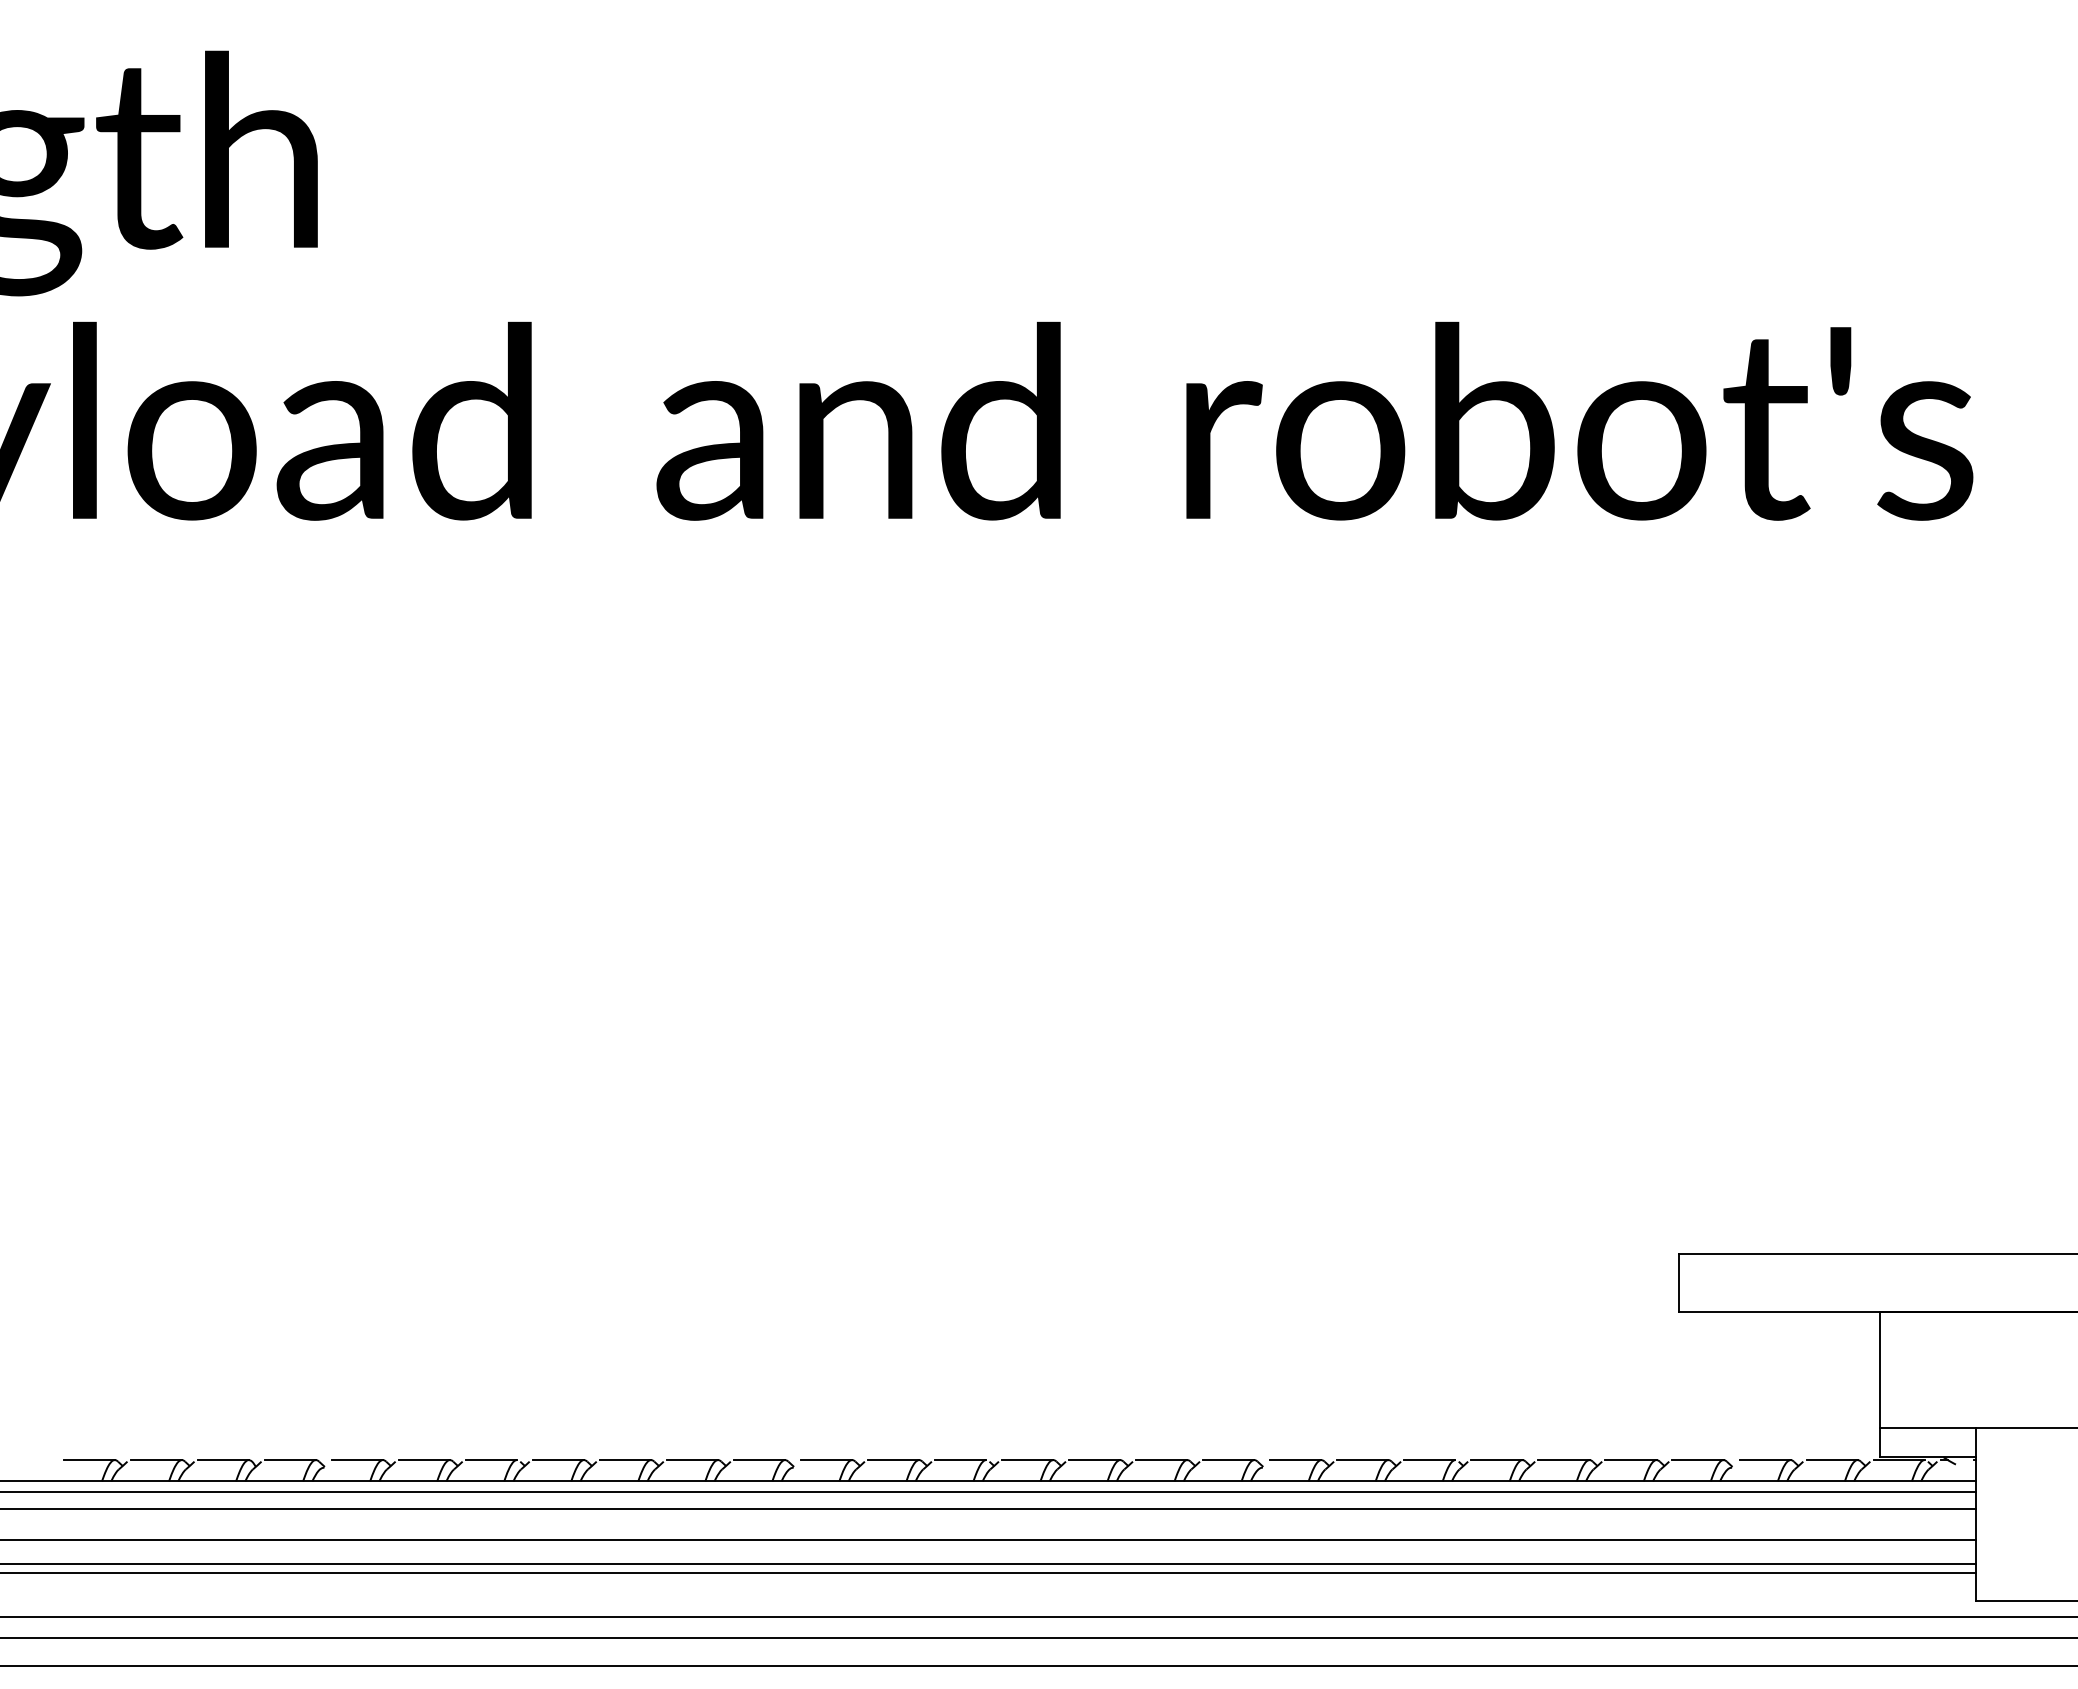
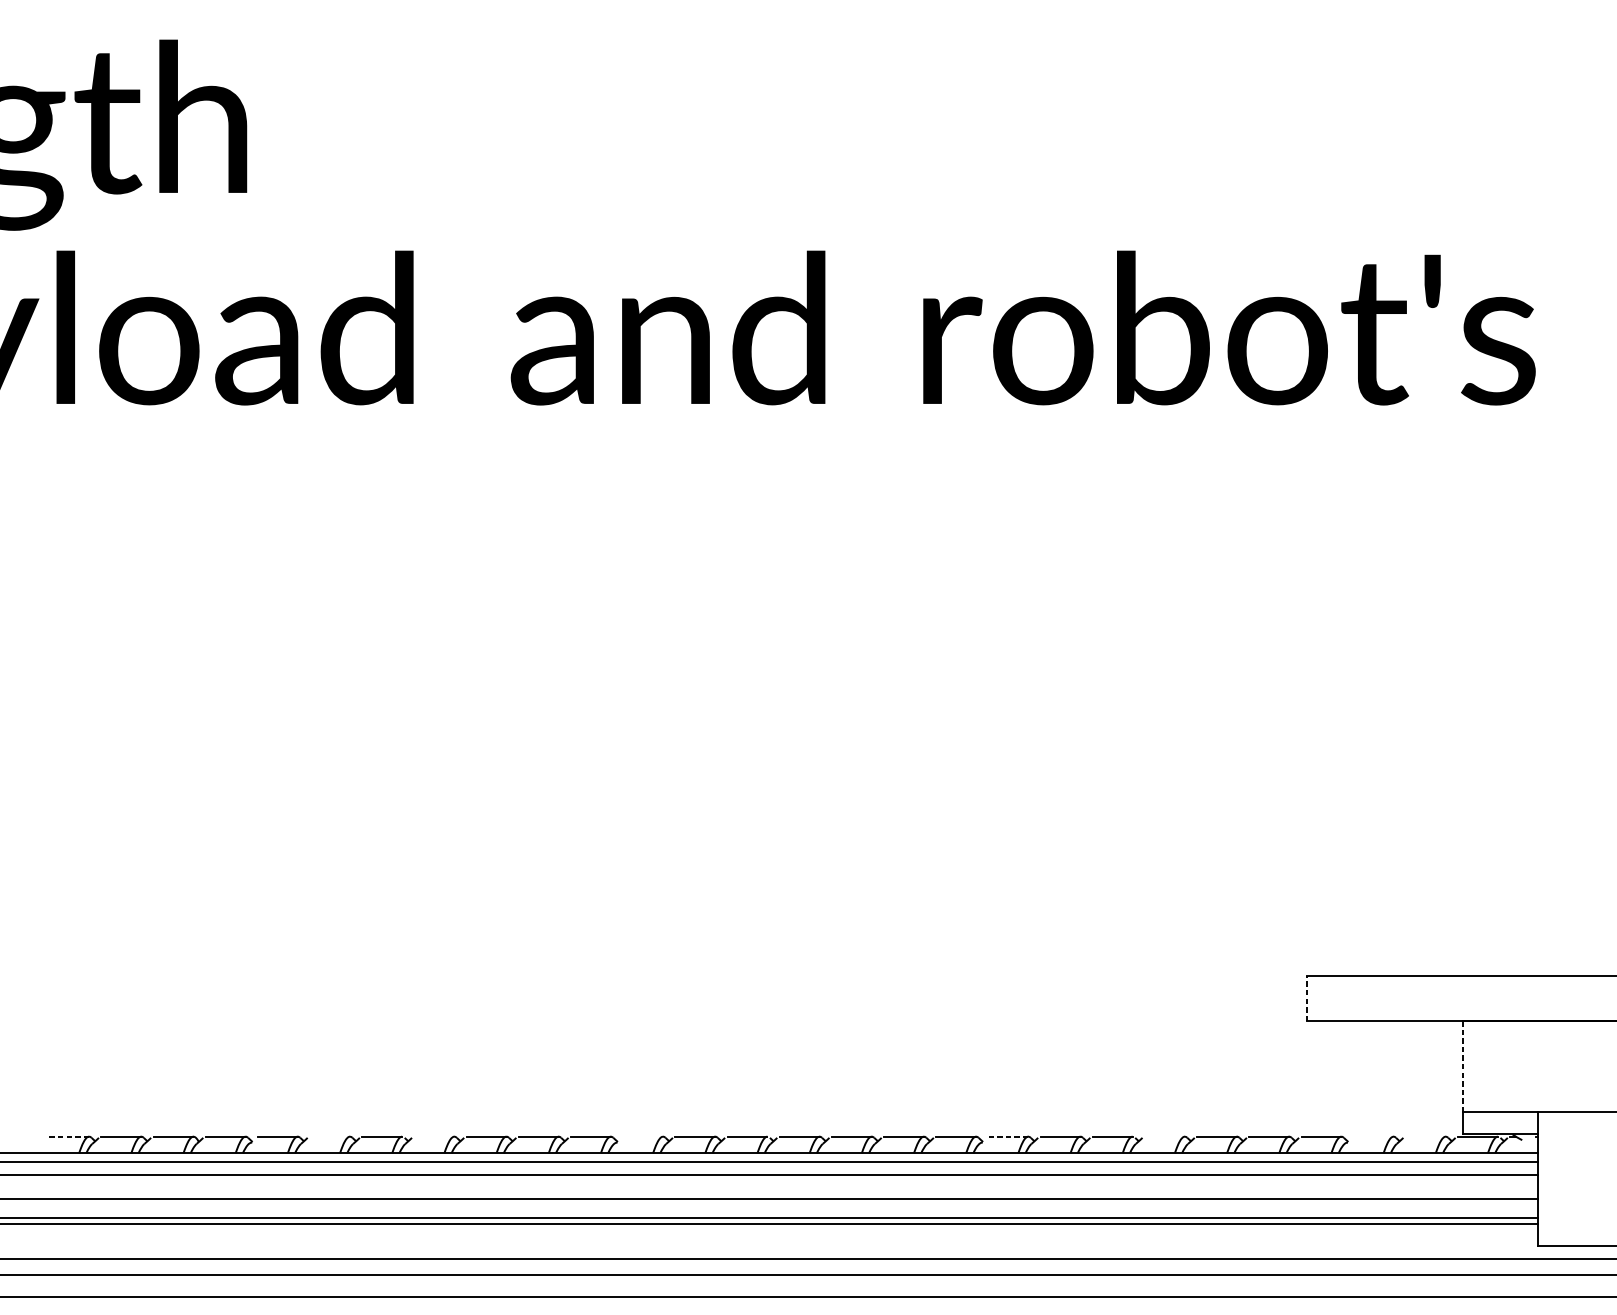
line: (1678, 1282) -> (1306, 998), solid -> dashed
line: (1879, 1370) -> (1462, 1066), solid -> dashed
line: (89, 1460) -> (69, 1136), solid -> dashed
line: (423, 1460) -> (329, 1136), removed
line: (558, 1460) -> (434, 1136), removed
line: (826, 1460) -> (643, 1136), removed
line: (1295, 1460) -> (1008, 1136), solid -> dashed
line: (1496, 1460) -> (1164, 1136), removed
line: (1764, 1460) -> (1373, 1136), removed
line: (1831, 1460) -> (1425, 1136), removed

